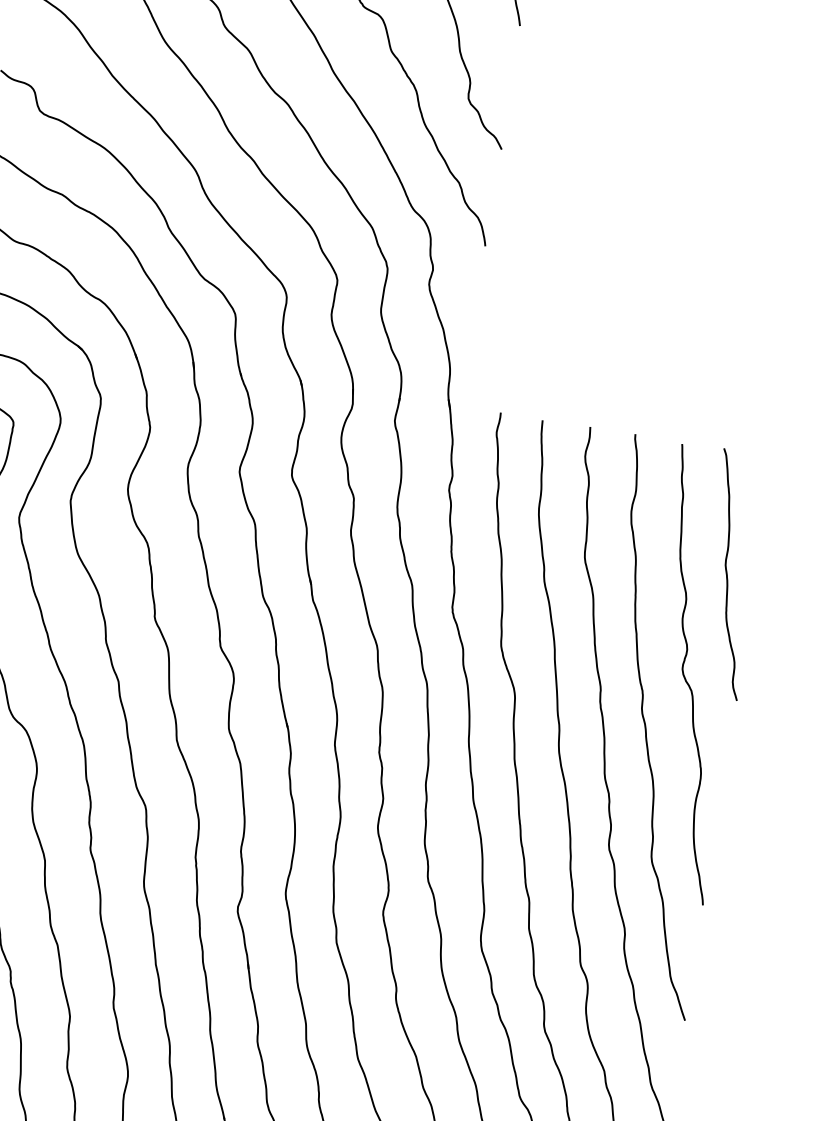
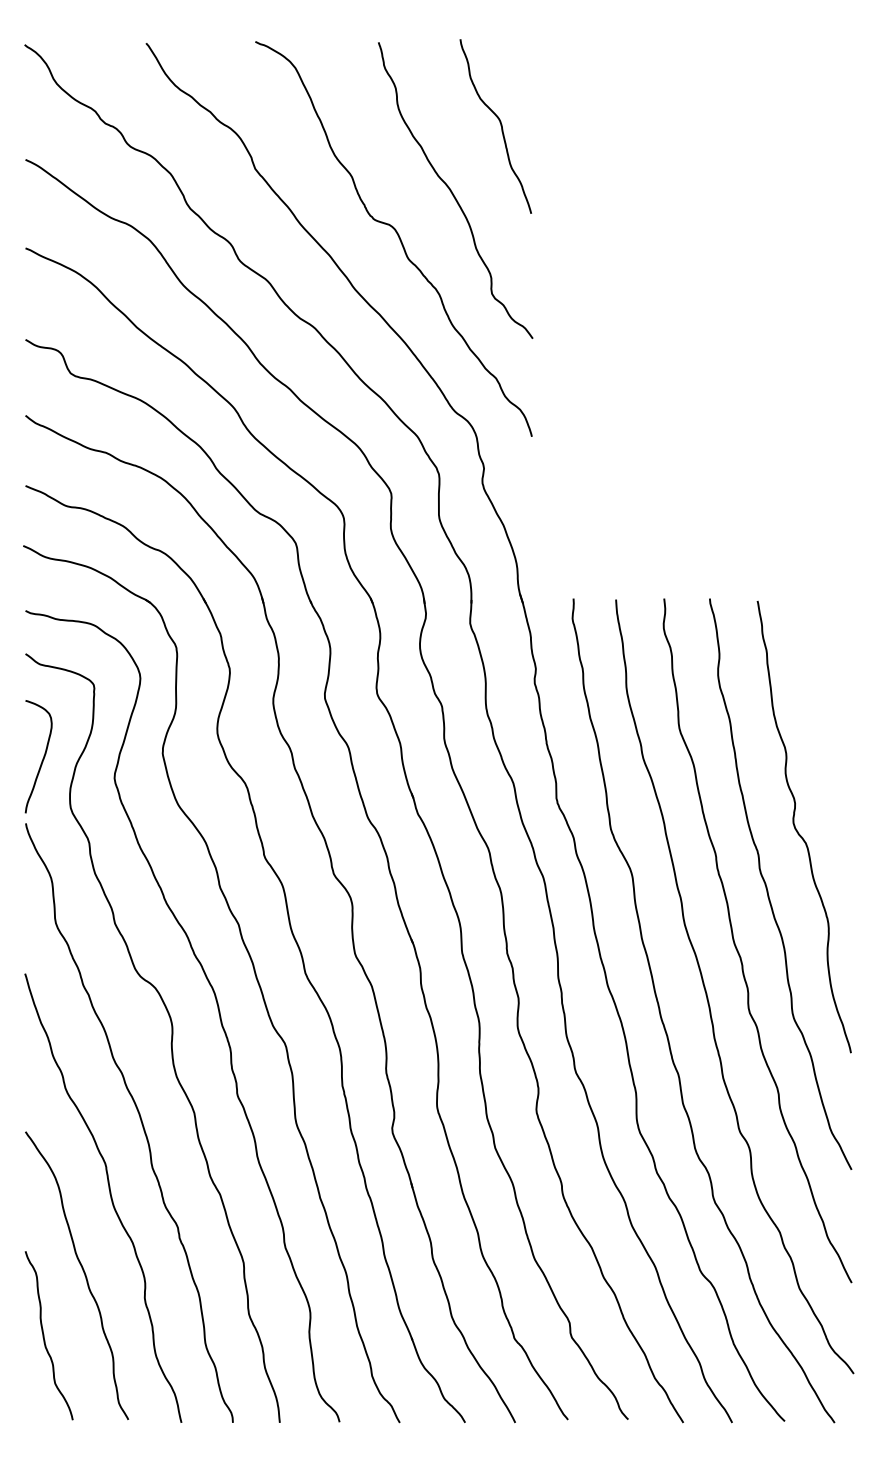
curve: (728, 574) -> (823, 722), removed

